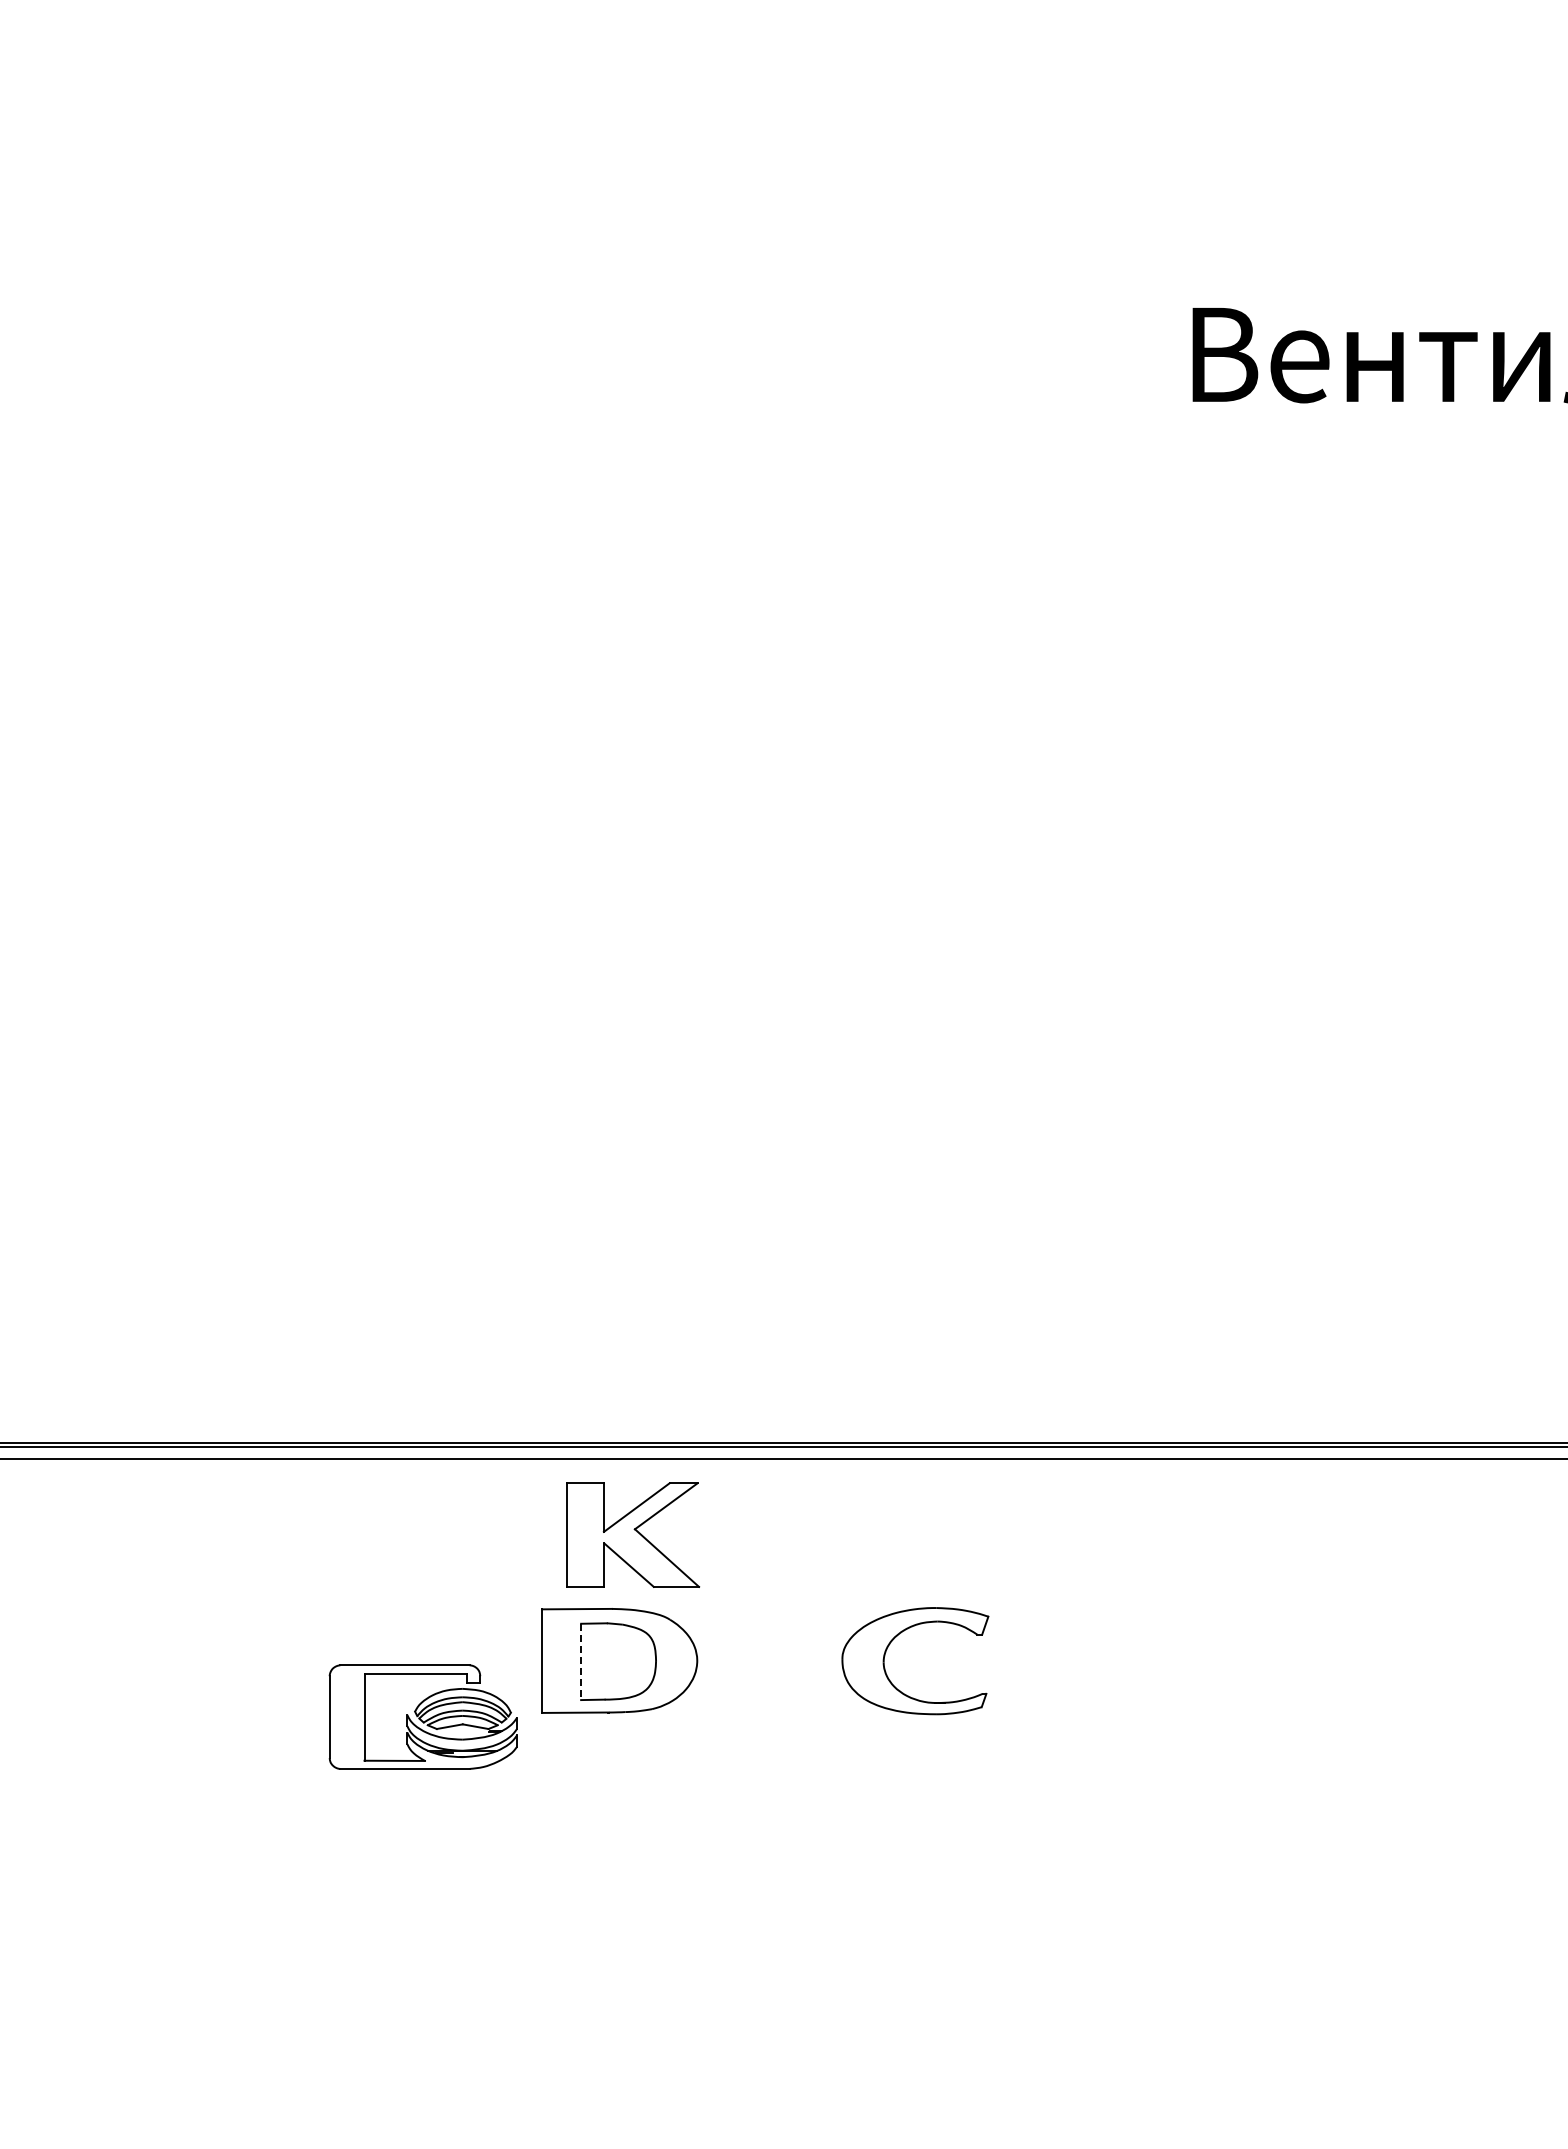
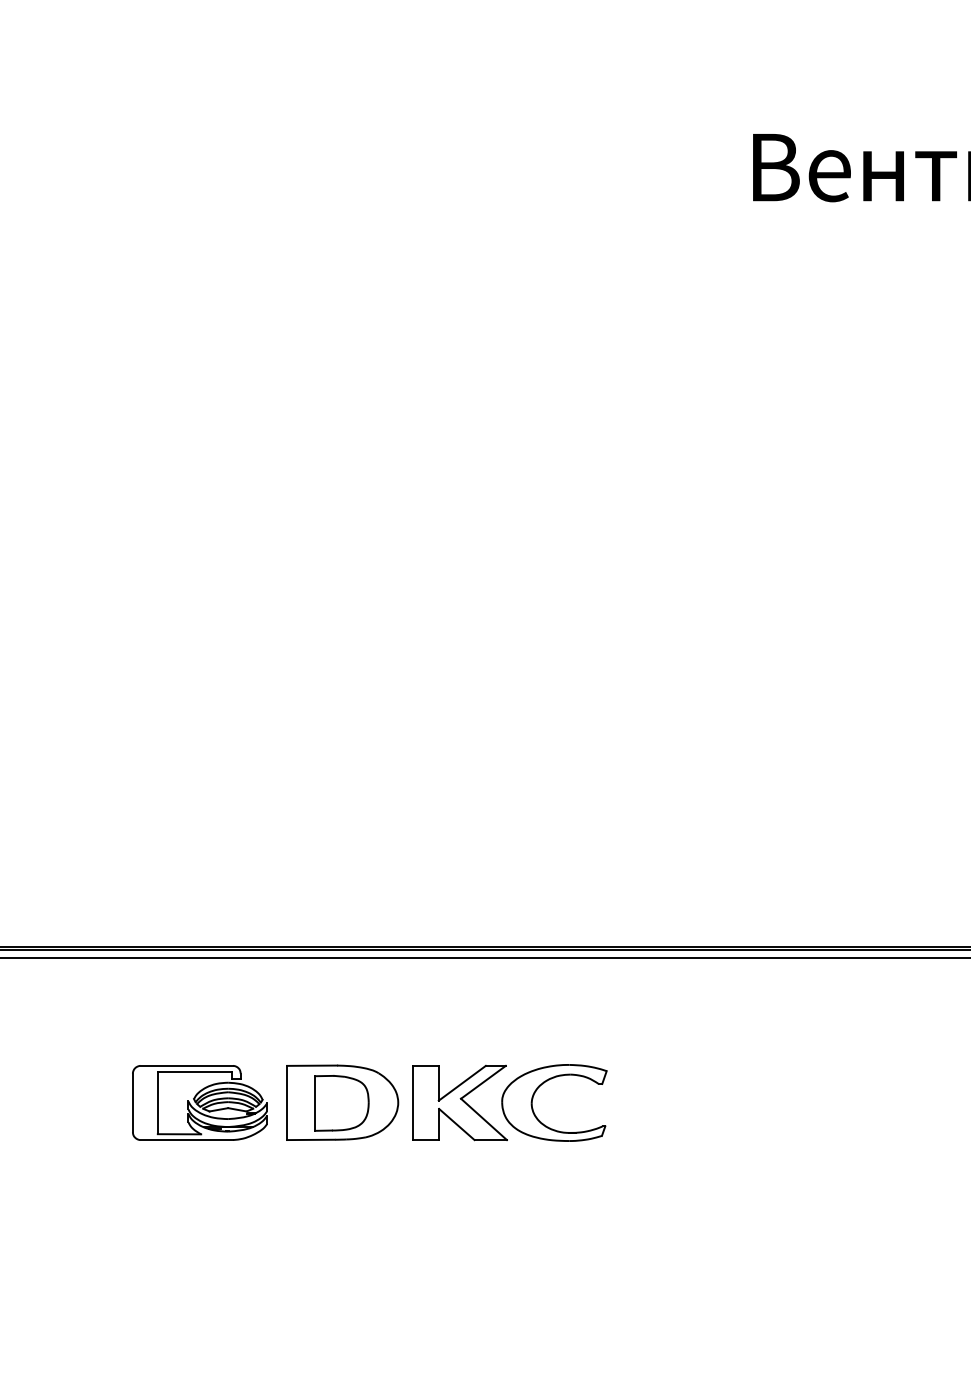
part: (633, 1534) -> (459, 1102), moved
line: (581, 1662) -> (315, 1103), dashed -> solid
part: (422, 1716) -> (199, 1102), moved

